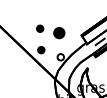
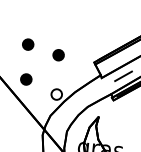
part: (59, 33) -> (58, 55), size x0.62

